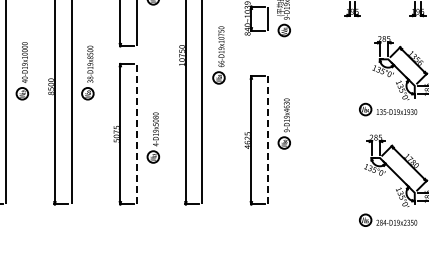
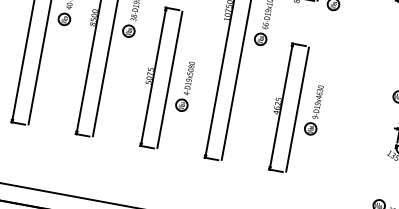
part: (283, 123) -> (313, 109), moved
line: (137, 133) -> (170, 79), dashed -> solid
line: (267, 139) -> (297, 108), dashed -> solid

